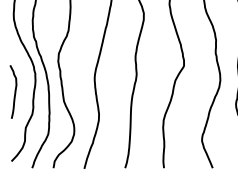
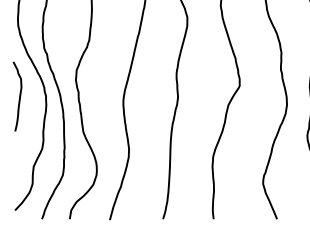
curve: (14, 91) -> (18, 95), moved

